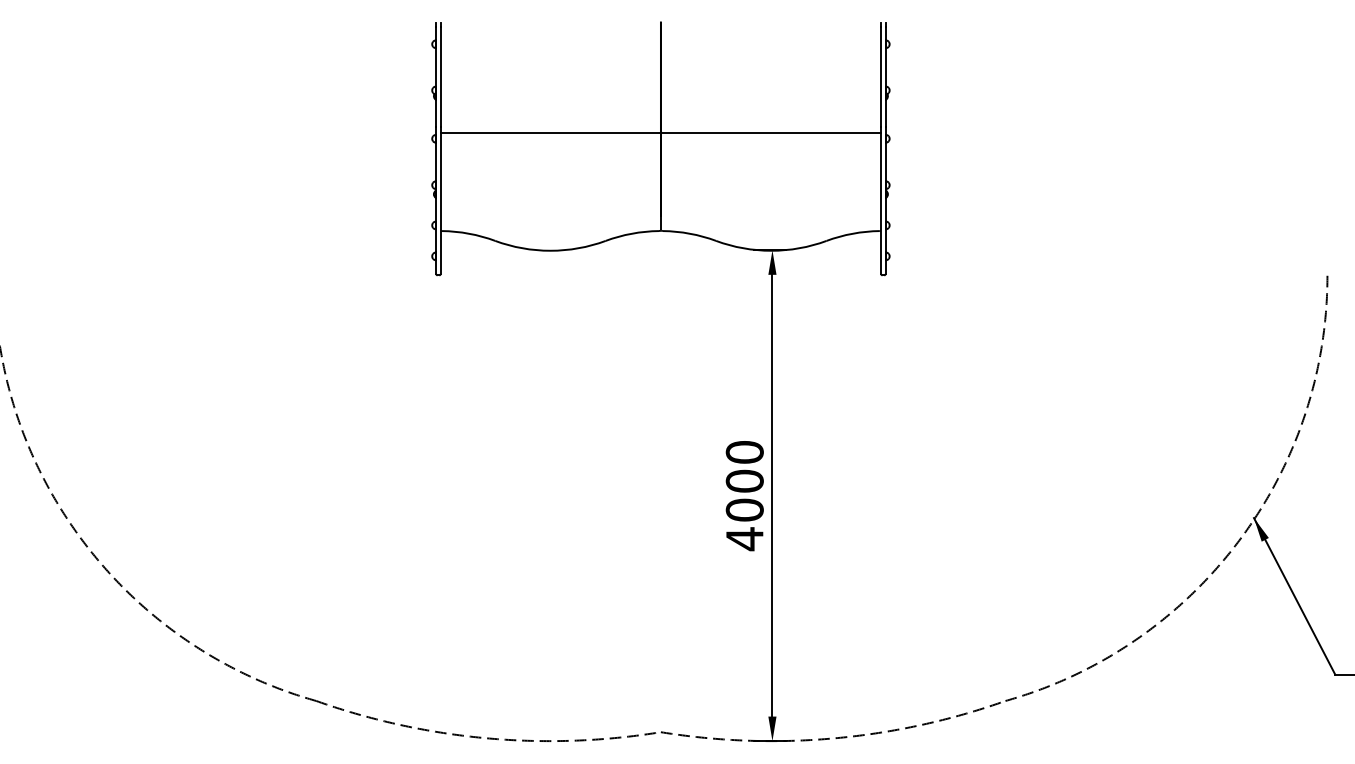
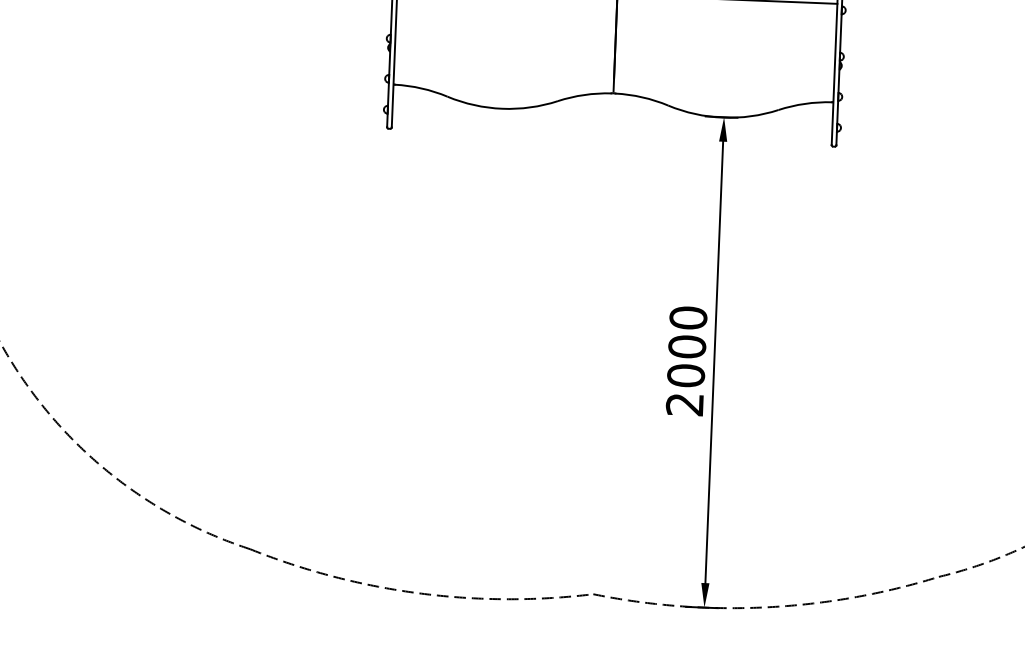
text: (744, 539) -> (684, 405), 4000 -> 2000

